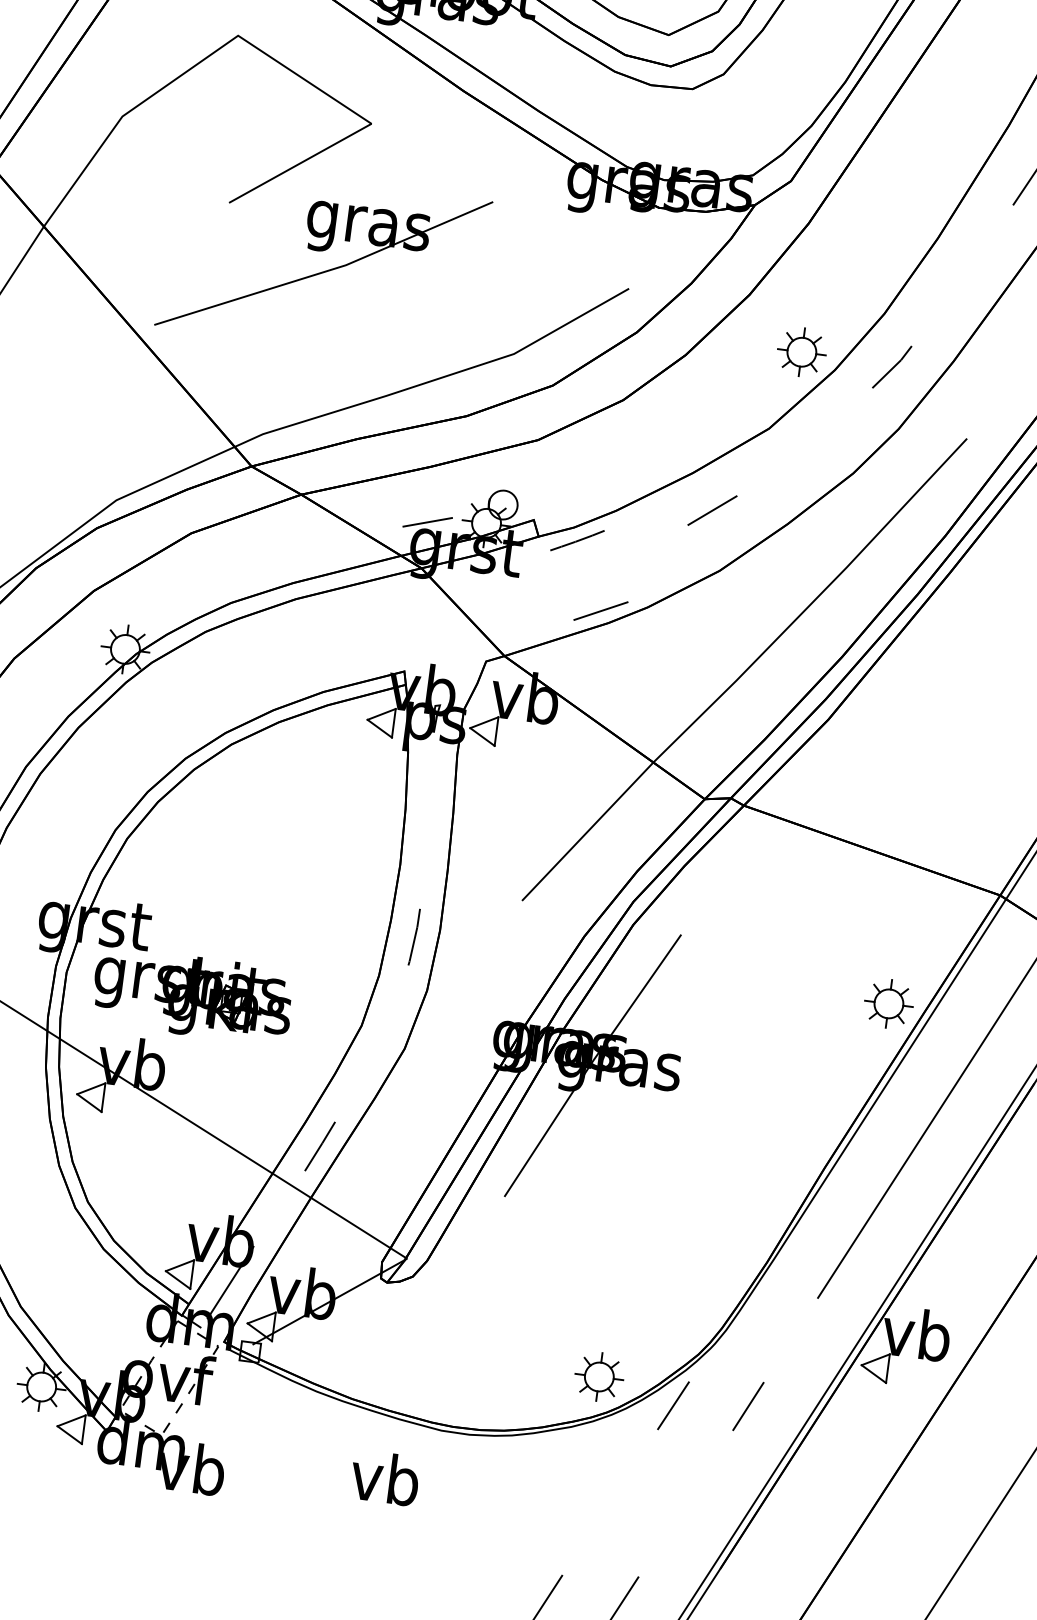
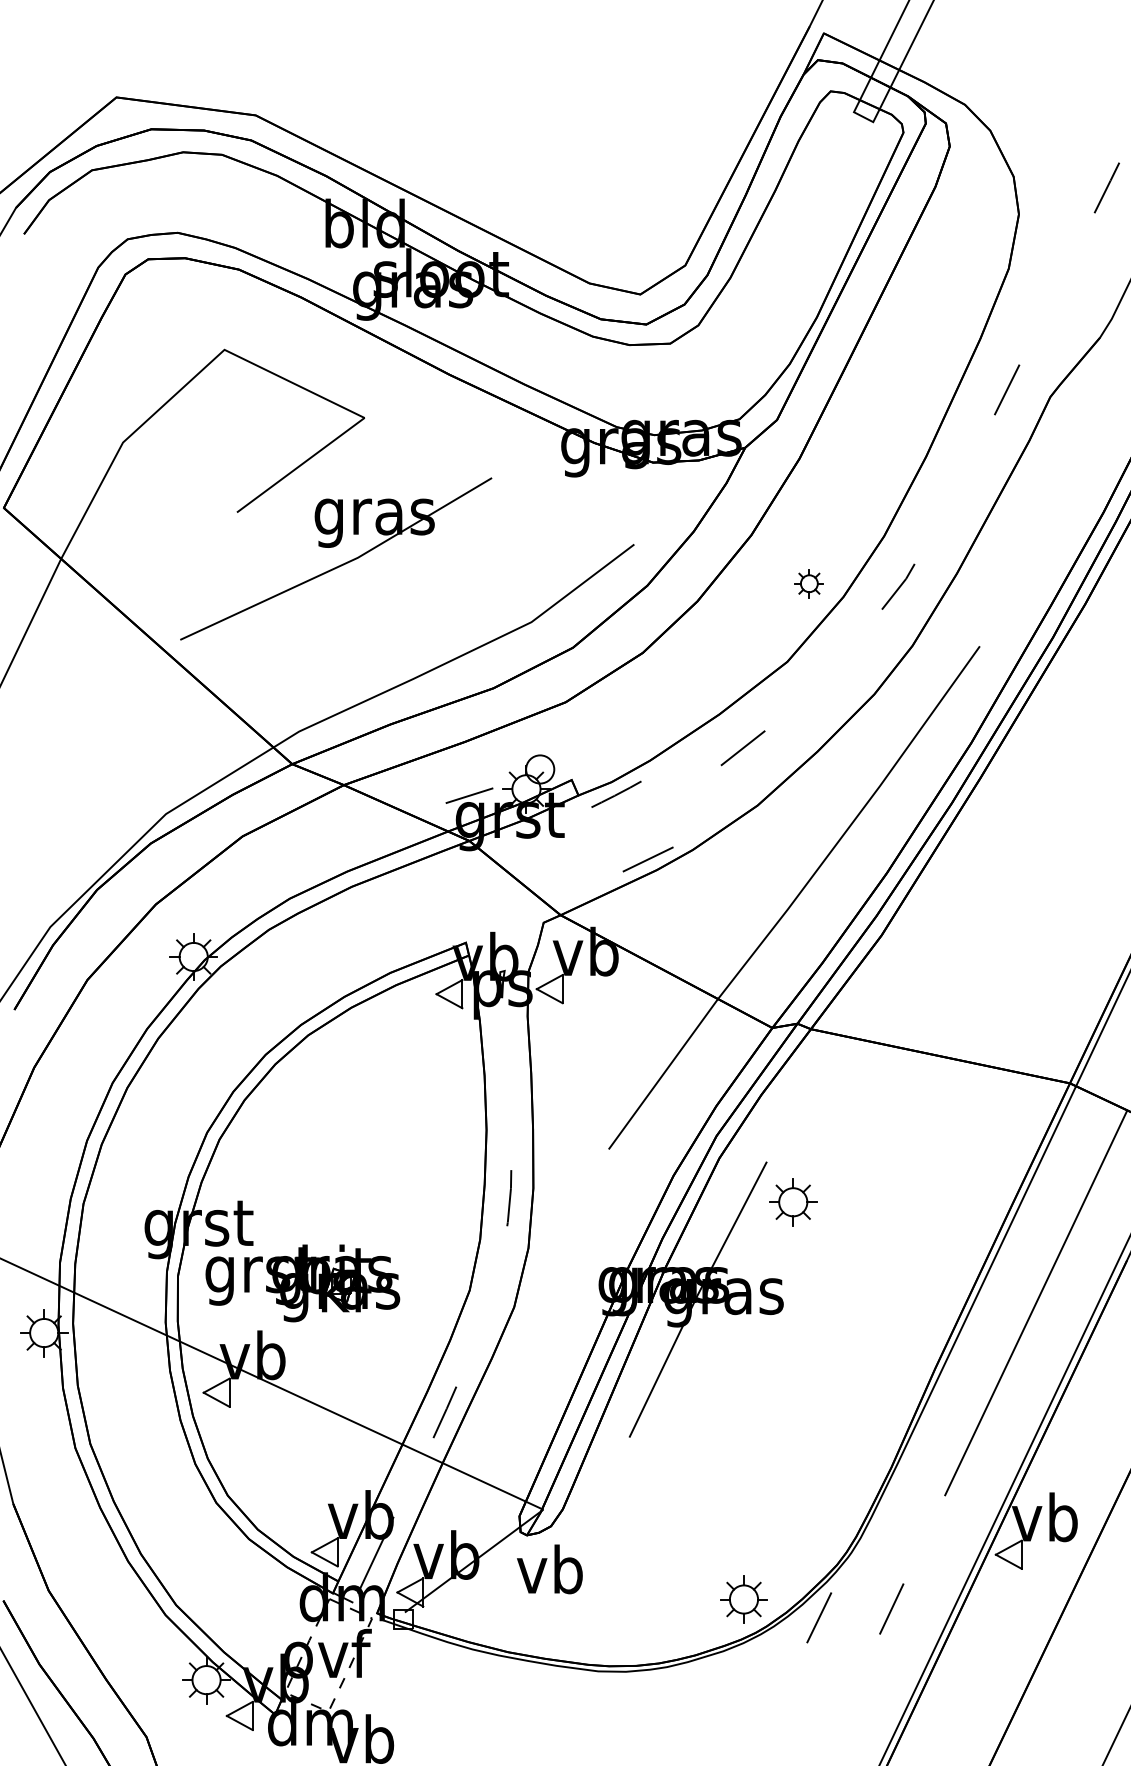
part: (802, 351) -> (809, 583), size x0.6
part: (889, 1004) -> (793, 1202), moved
text: (384, 1478) -> (549, 1569), moved

